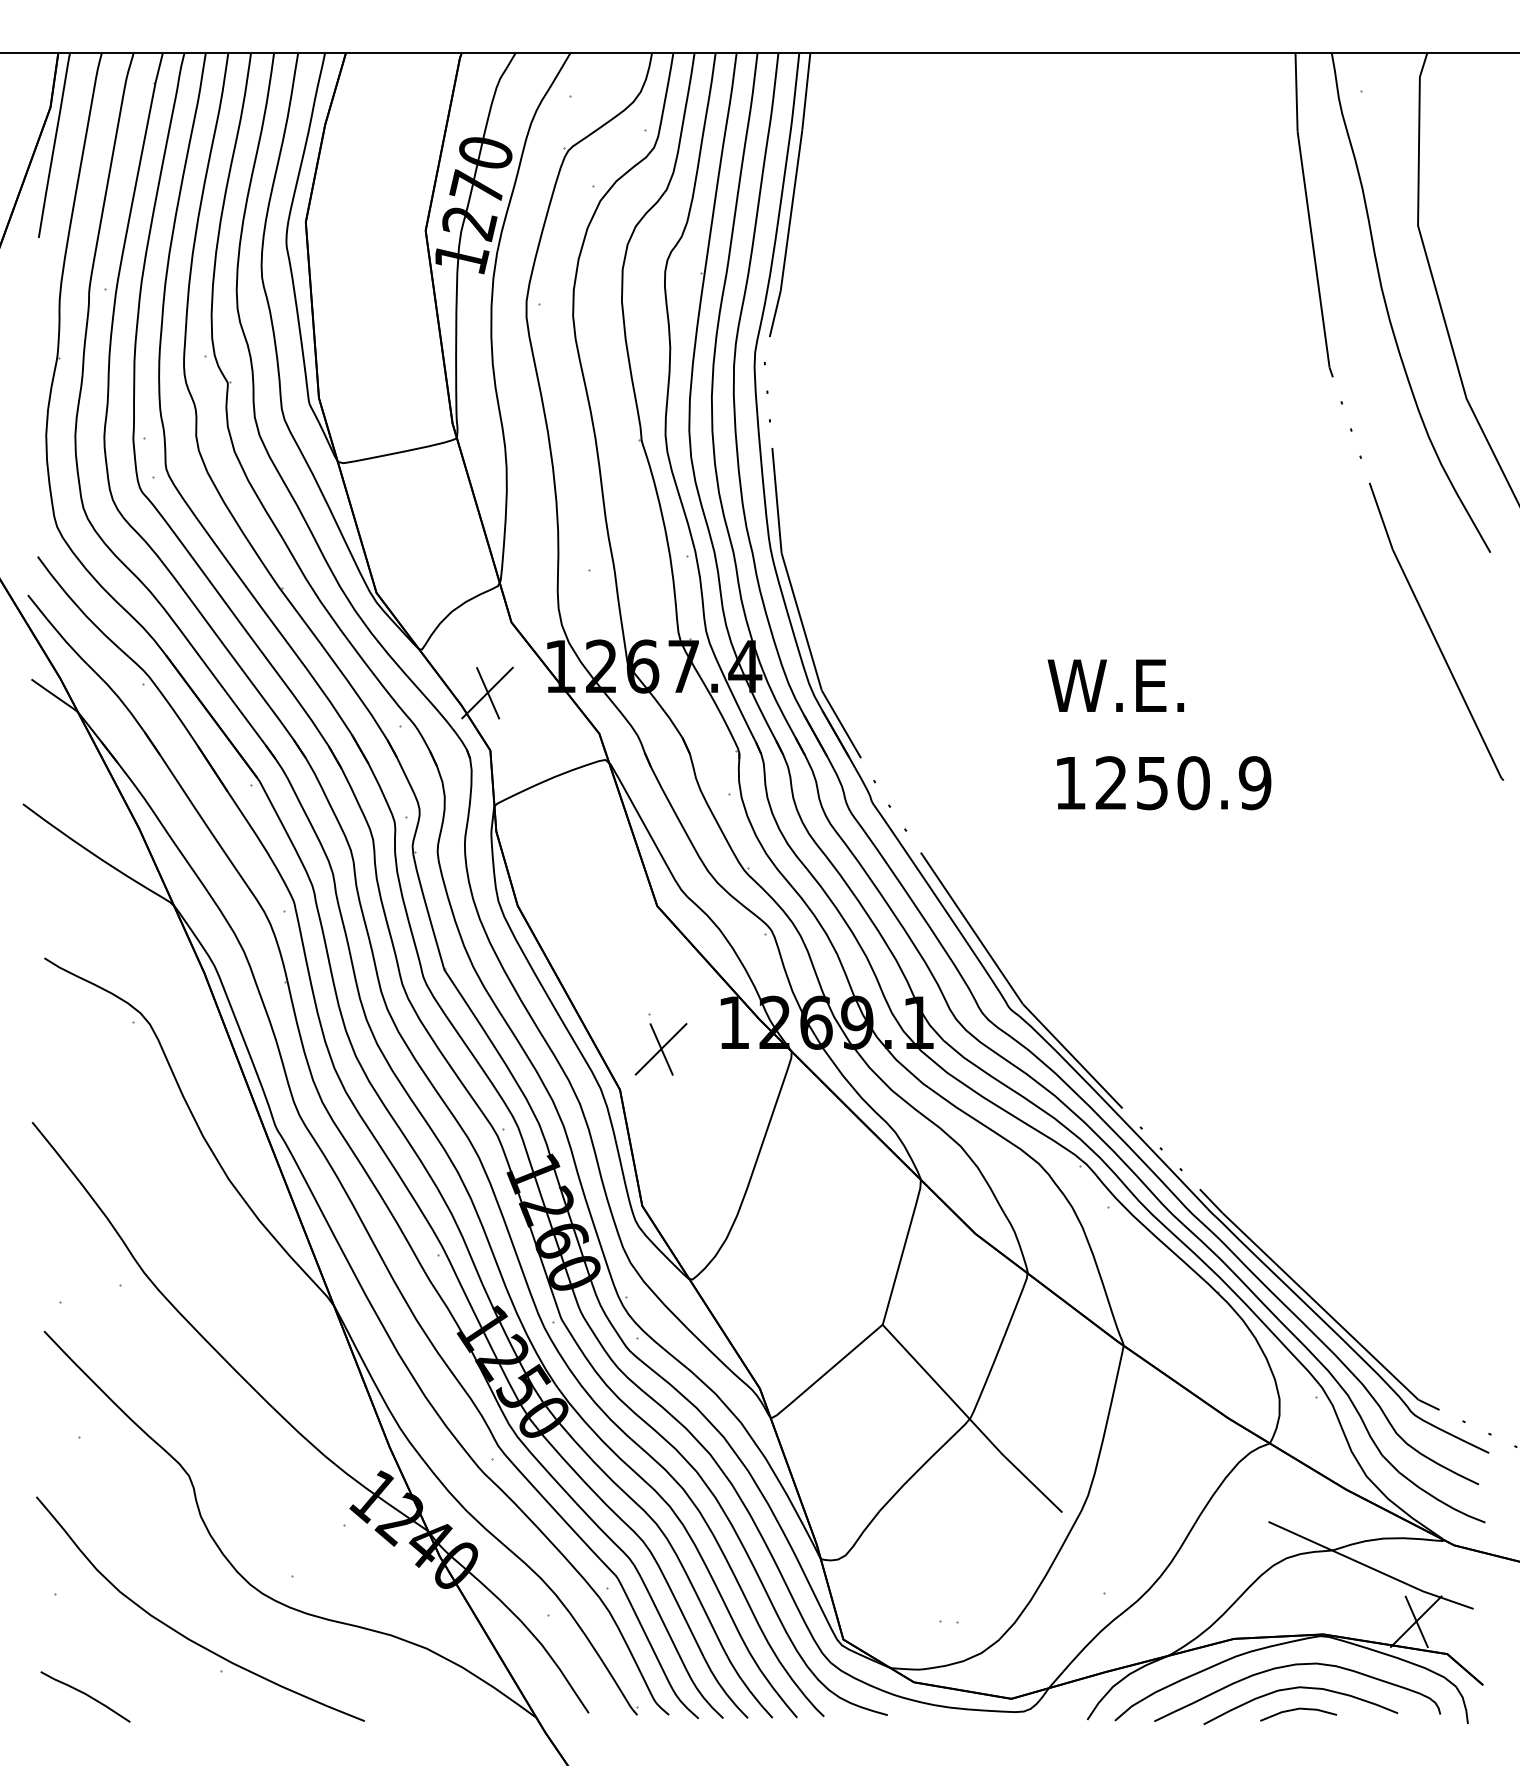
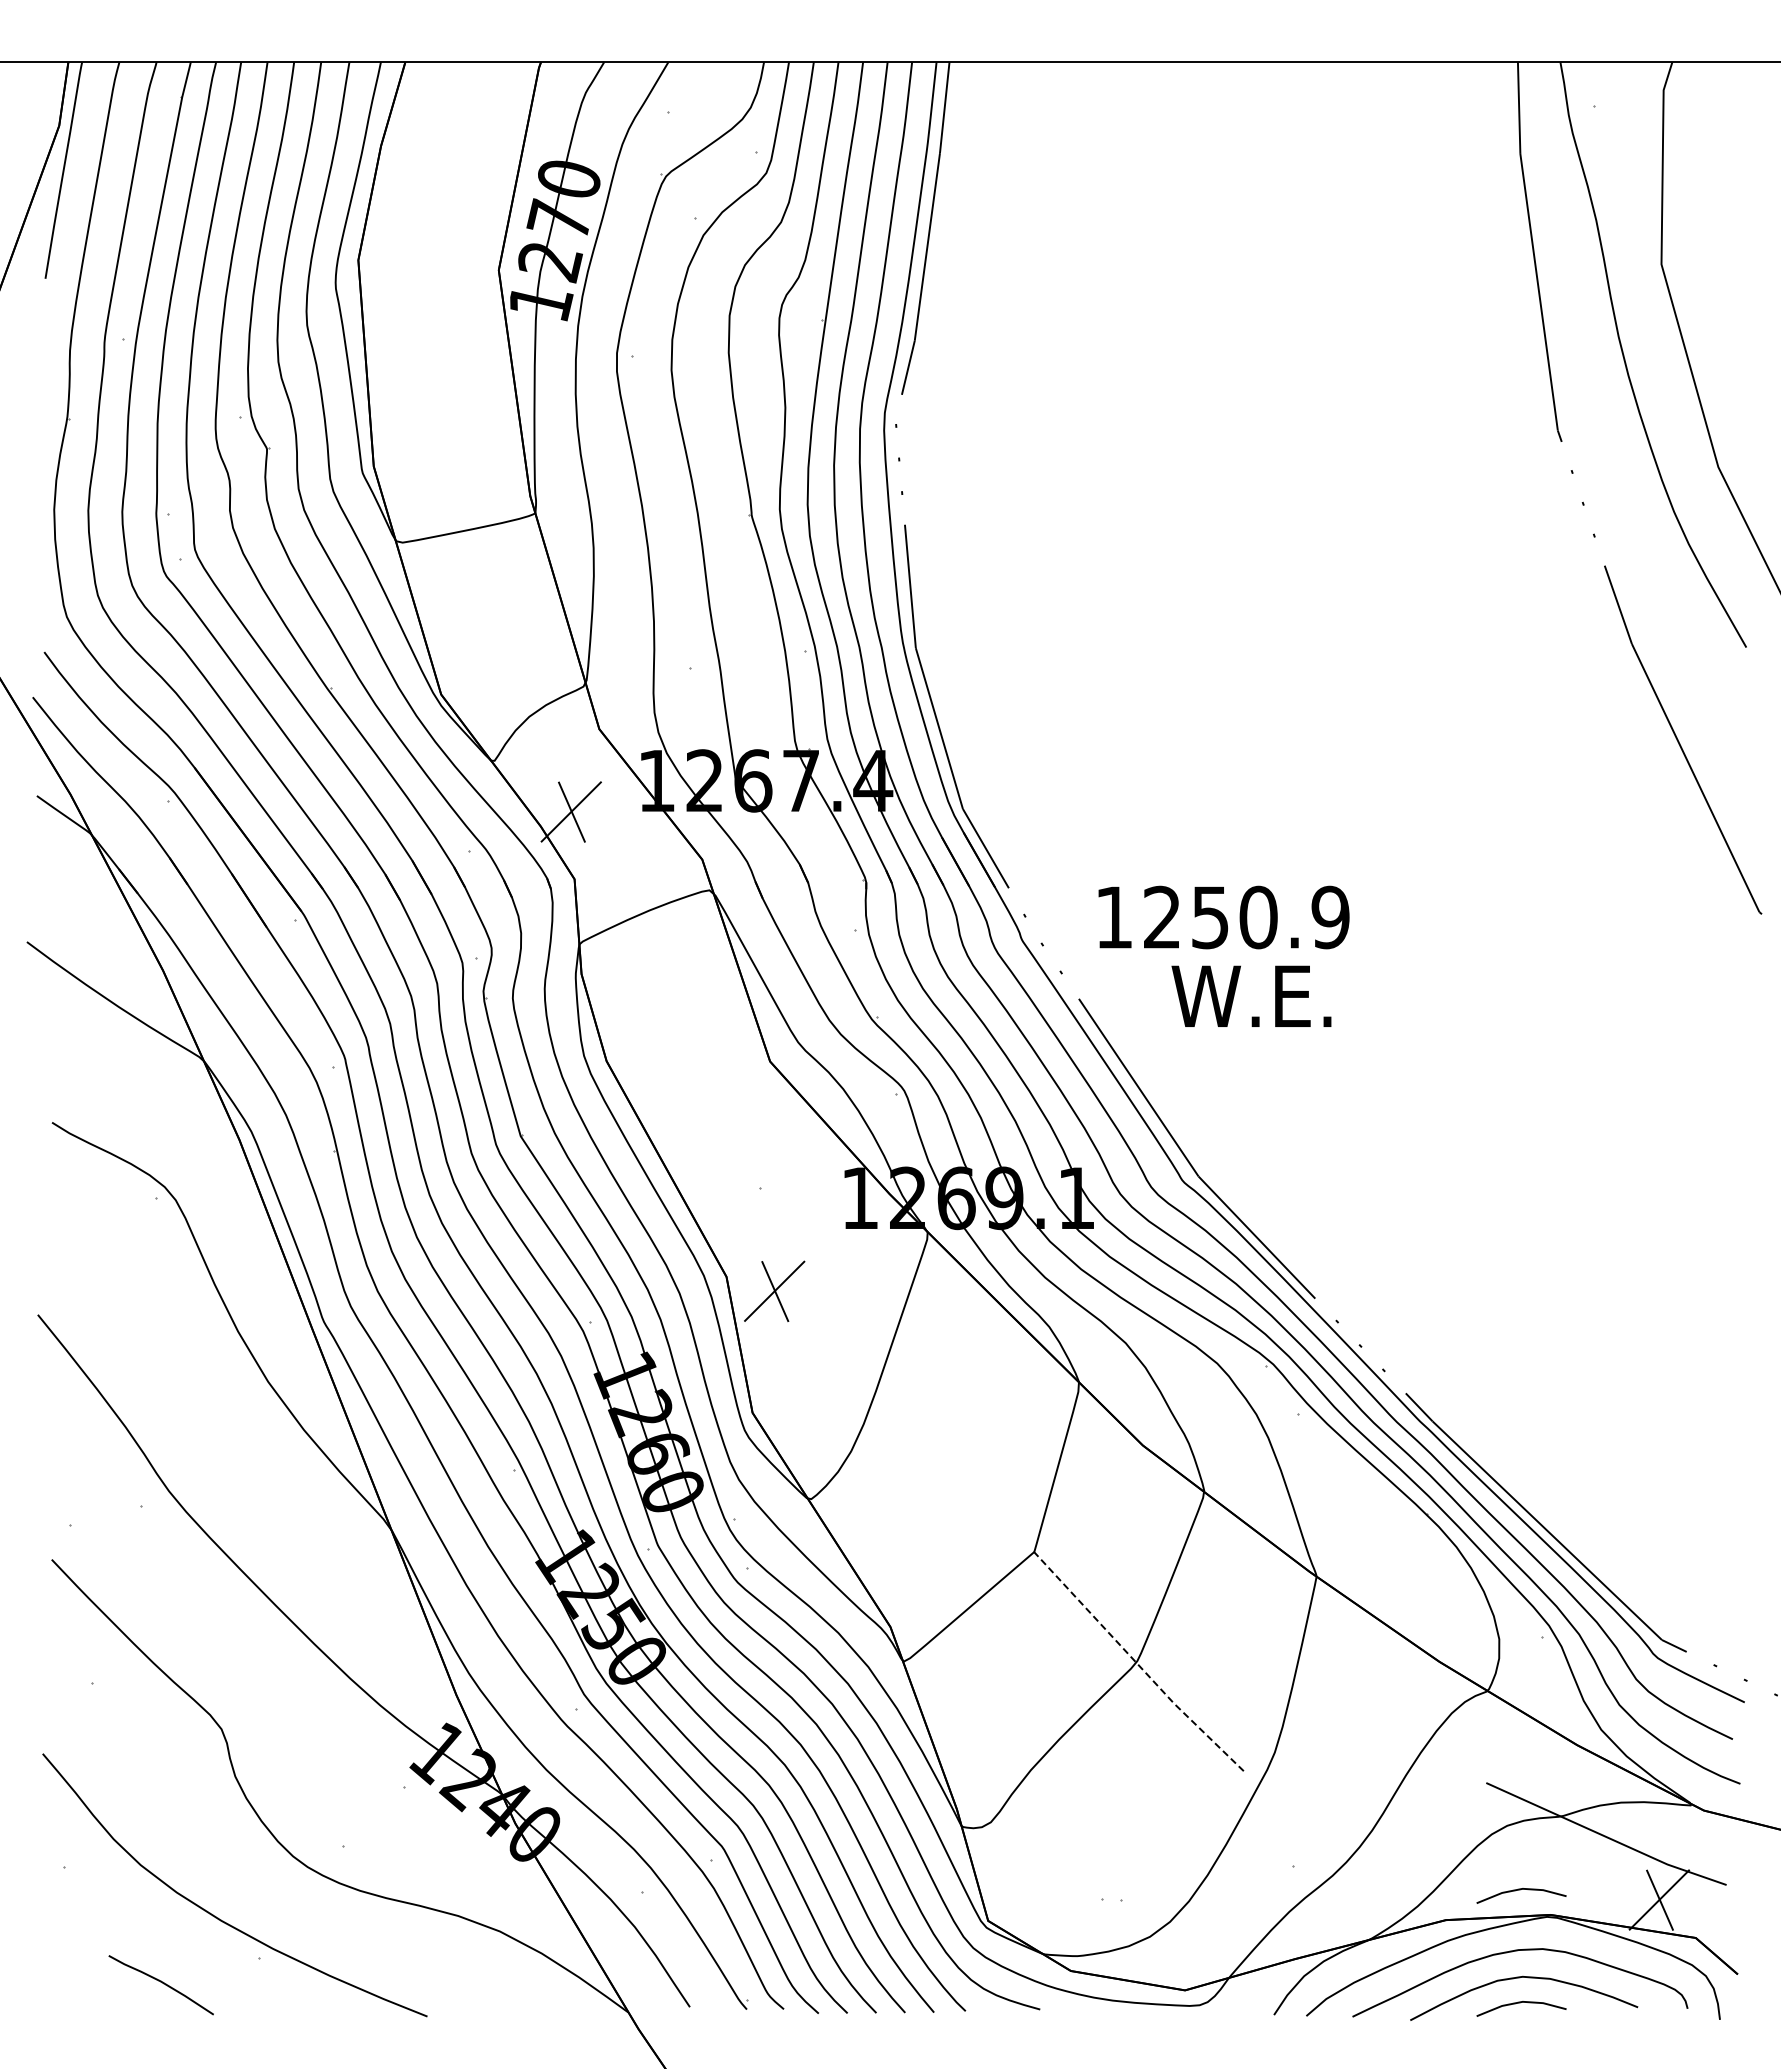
text: (1115, 684) -> (1251, 995), moved
text: (1163, 783) -> (1223, 917), moved
part: (660, 1048) -> (774, 1290), moved
line: (970, 1420) -> (1137, 1664), solid -> dashed
line: (1297, 1613) -> (1520, 1890), added
curve: (86, 1695) -> (162, 1983), moved

